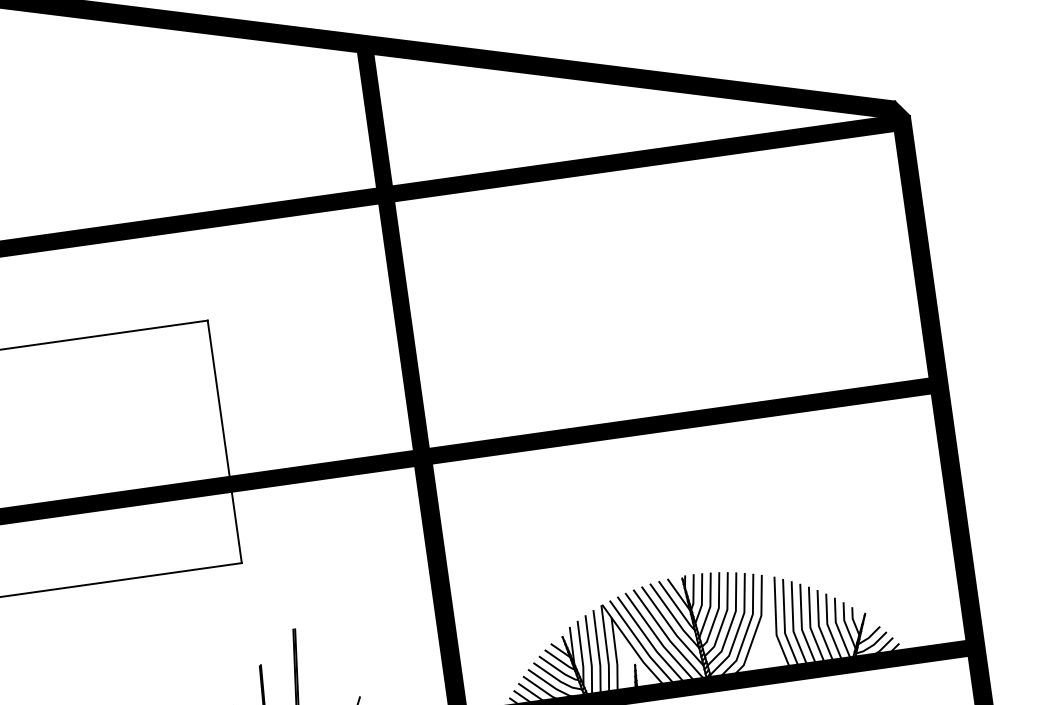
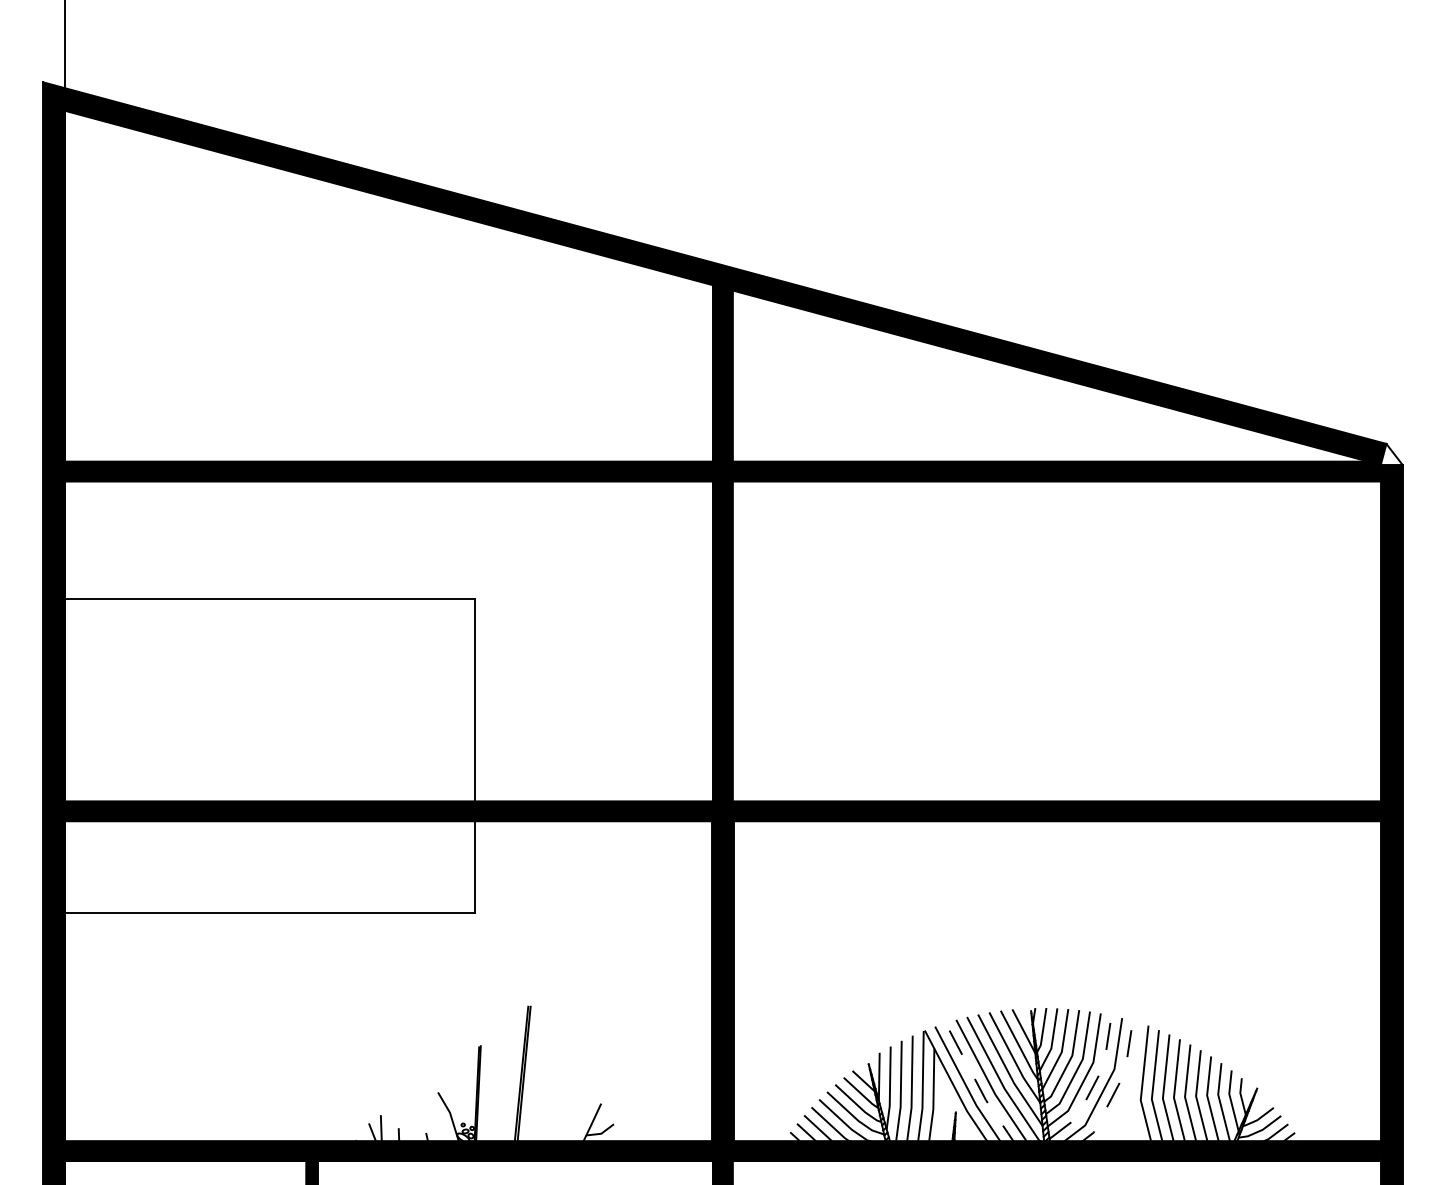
fill: (900, 108) -> (1391, 453), removed
line: (739, 628) -> (1094, 1084), solid -> dashed
line: (756, 630) -> (1115, 1090), solid -> dashed
line: (650, 642) -> (979, 1087), solid -> dashed

